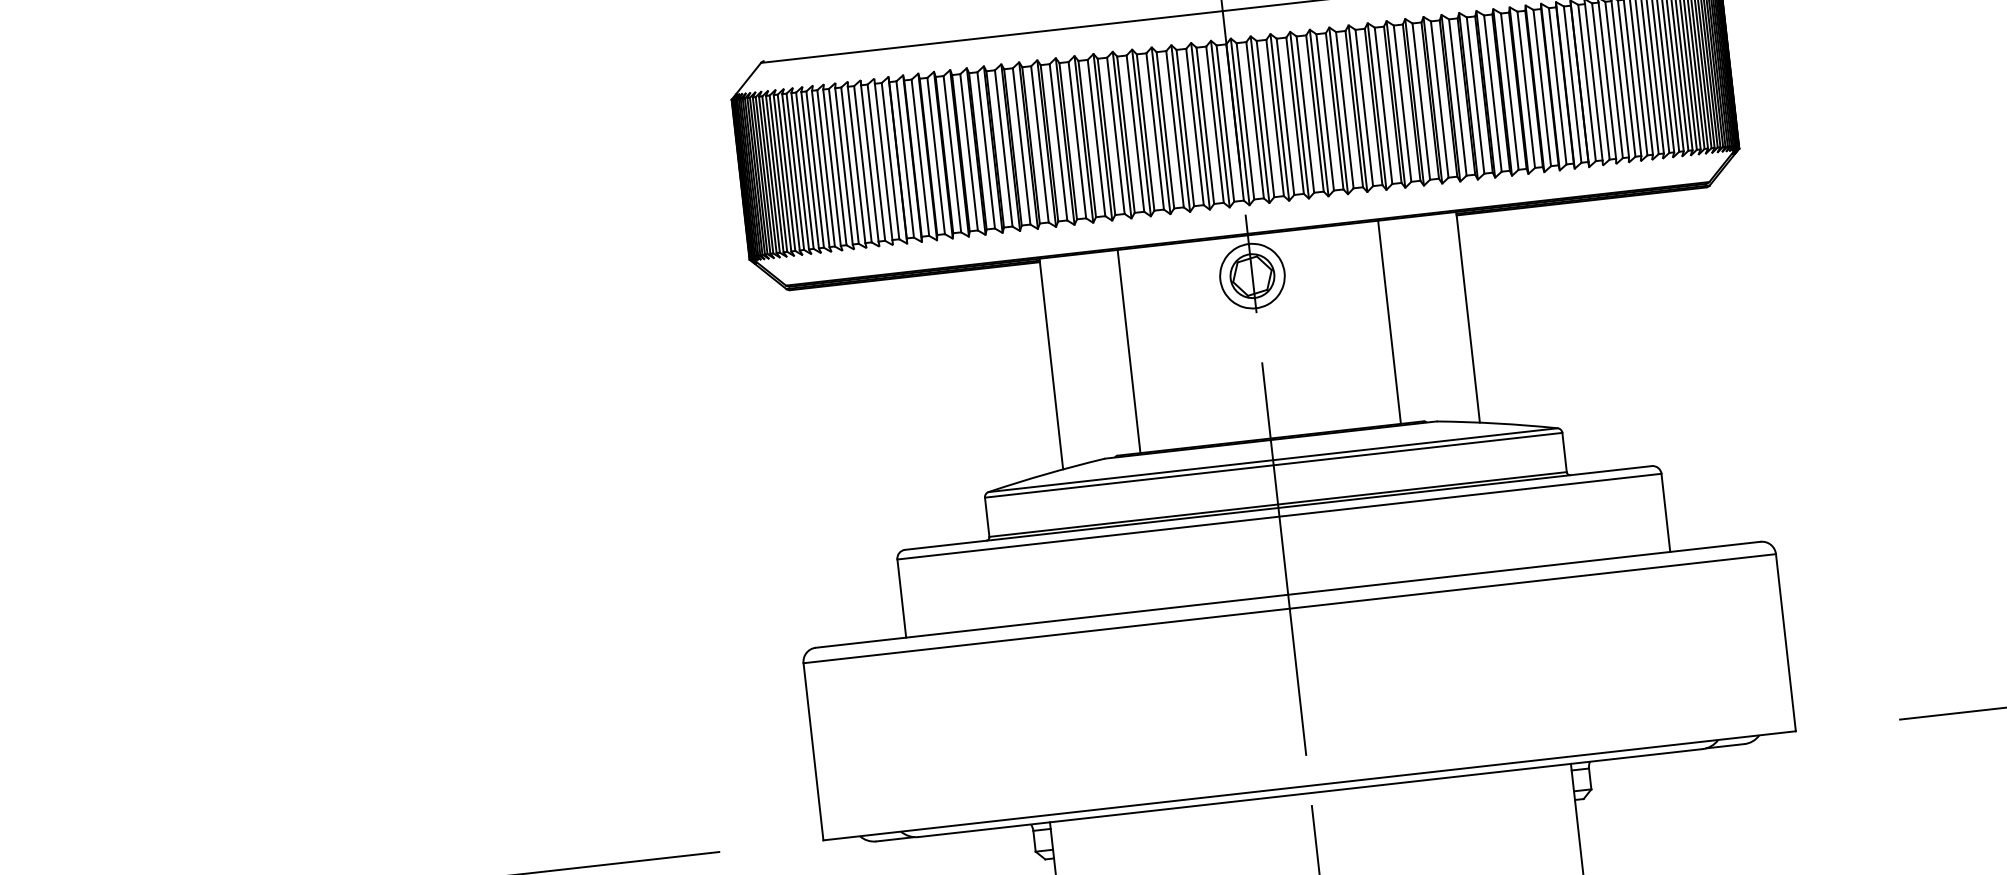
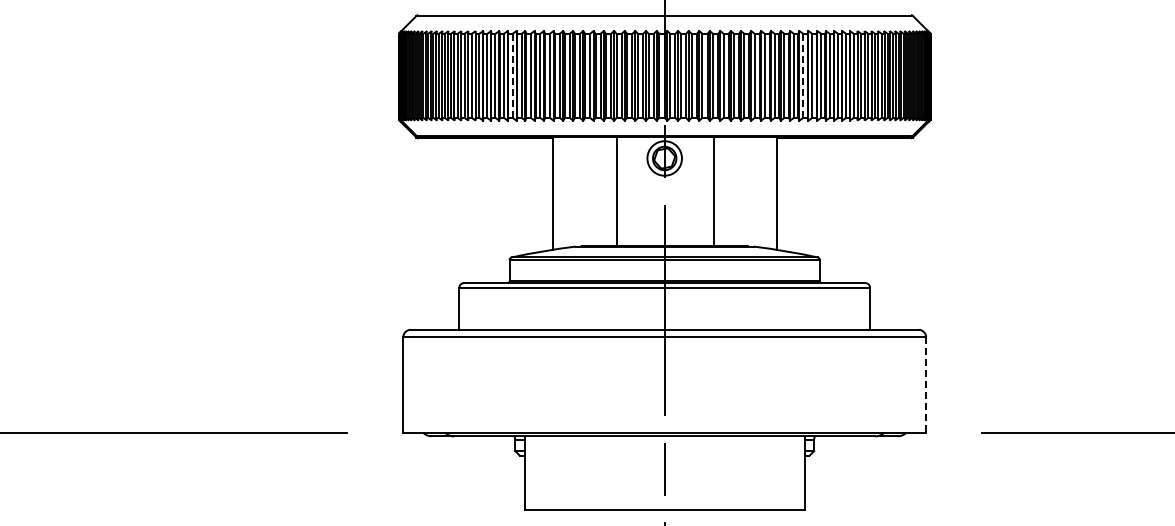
line: (1493, 94) -> (803, 76), solid -> dashed
line: (952, 153) -> (512, 75), solid -> dashed
line: (1388, 321) -> (713, 190), moved
line: (1128, 350) -> (616, 190), moved
line: (1786, 641) -> (926, 384), solid -> dashed

